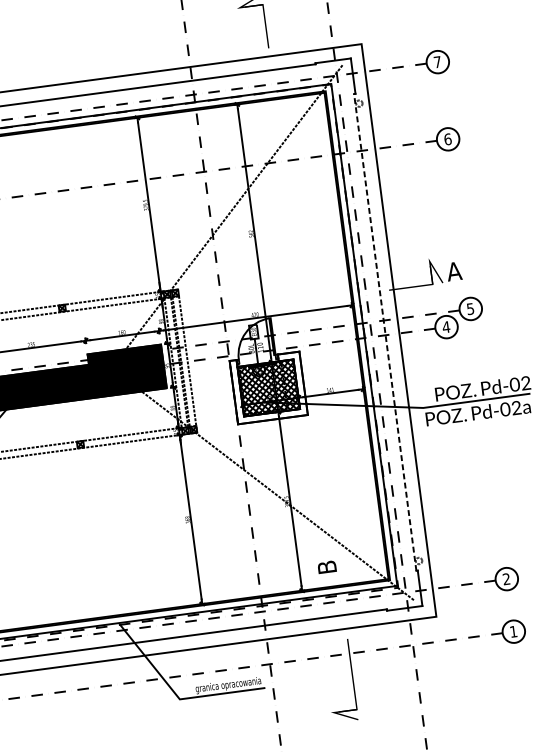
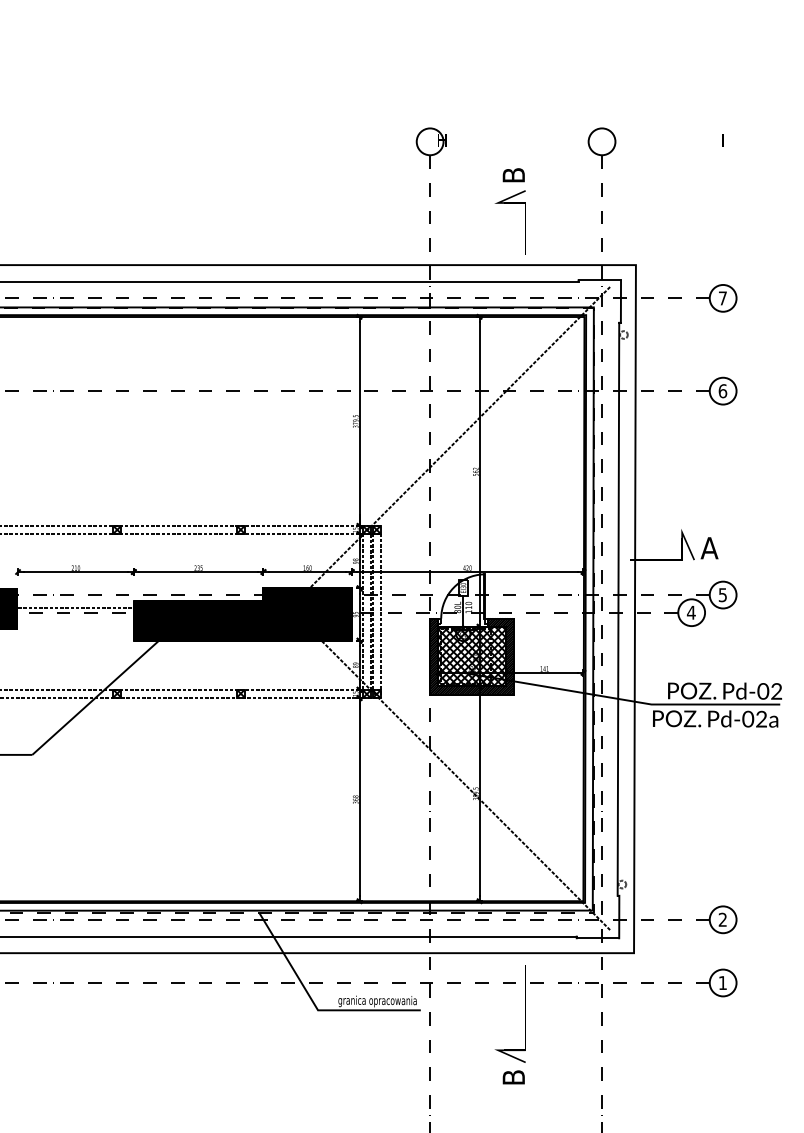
line: (385, 331) -> (618, 608), dashed -> solid
hatch: (269, 387) -> (472, 656), added
text: (326, 567) -> (513, 1077), moved

